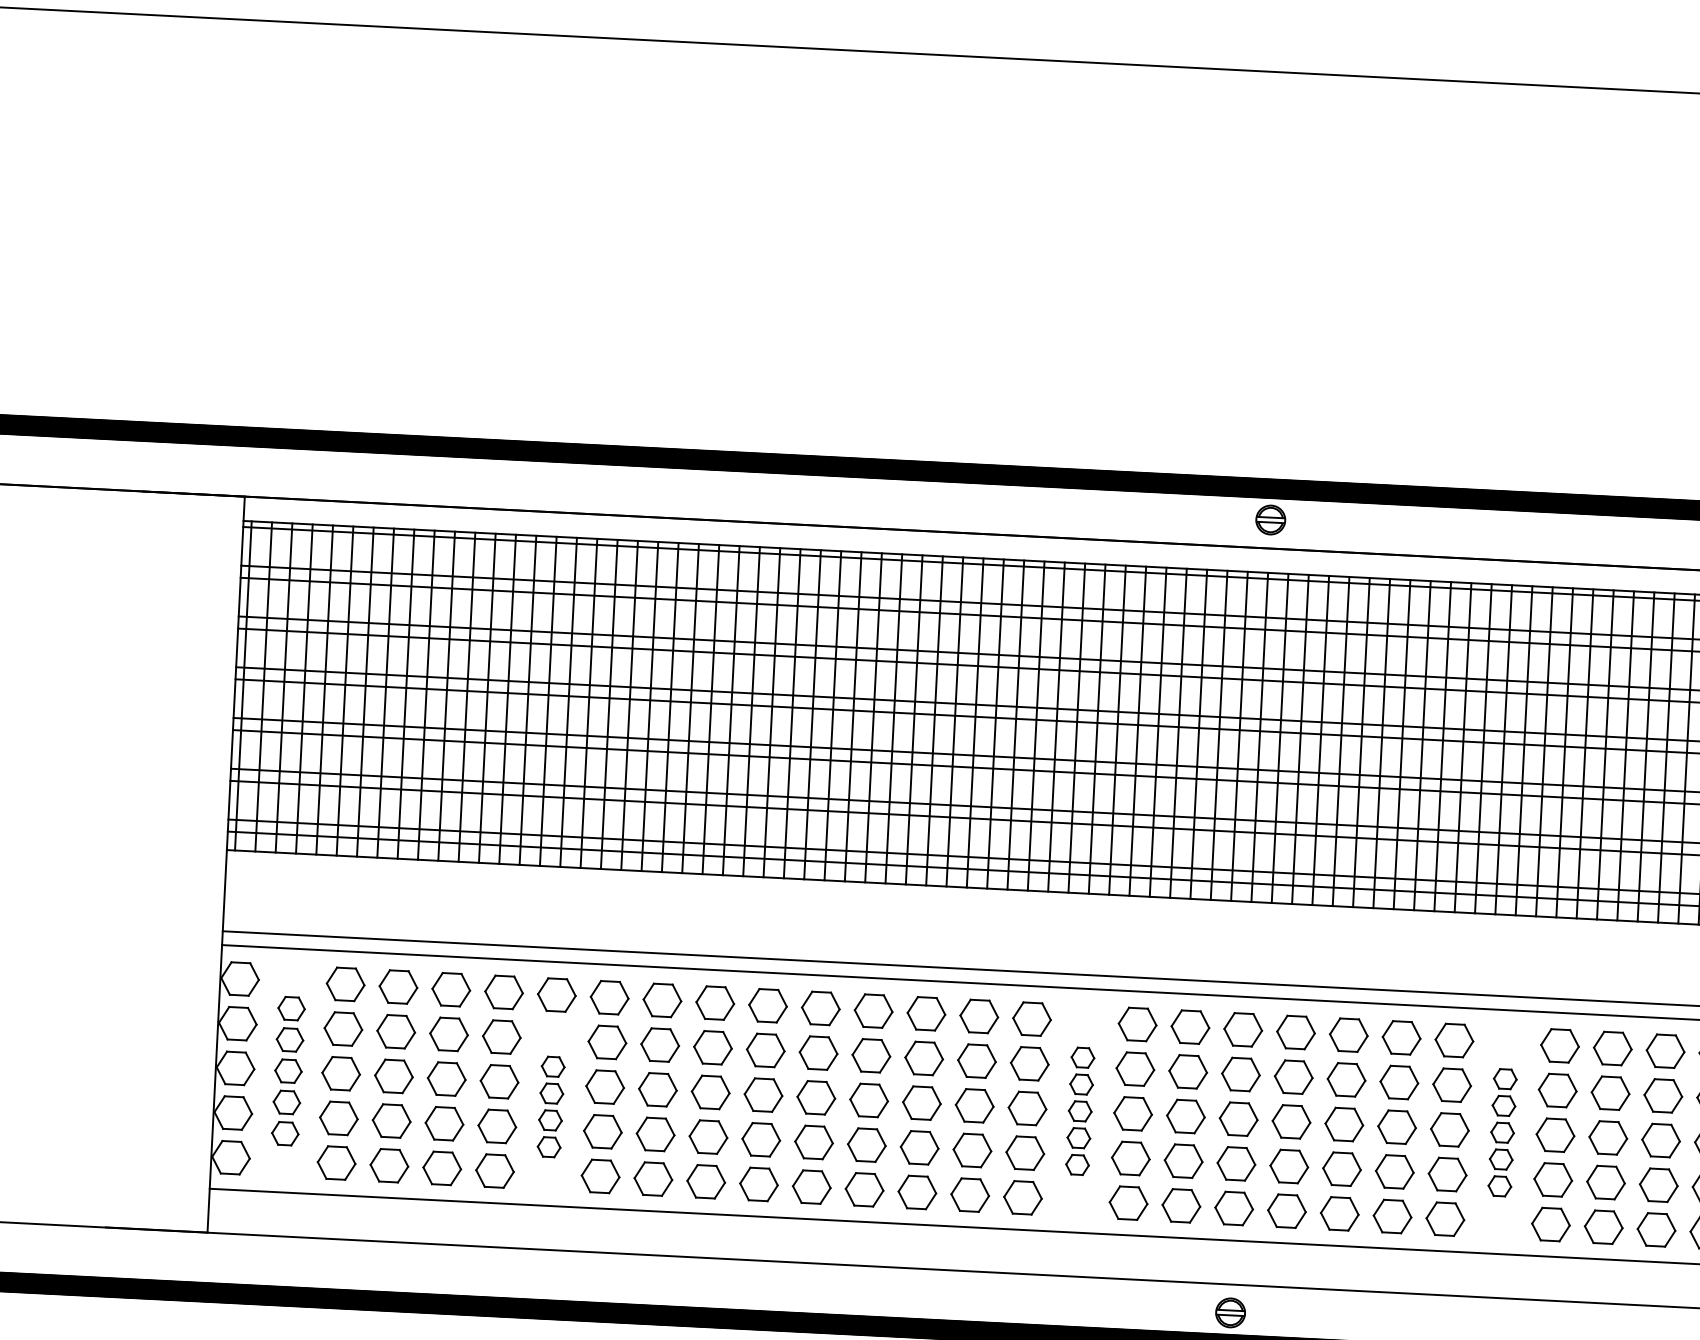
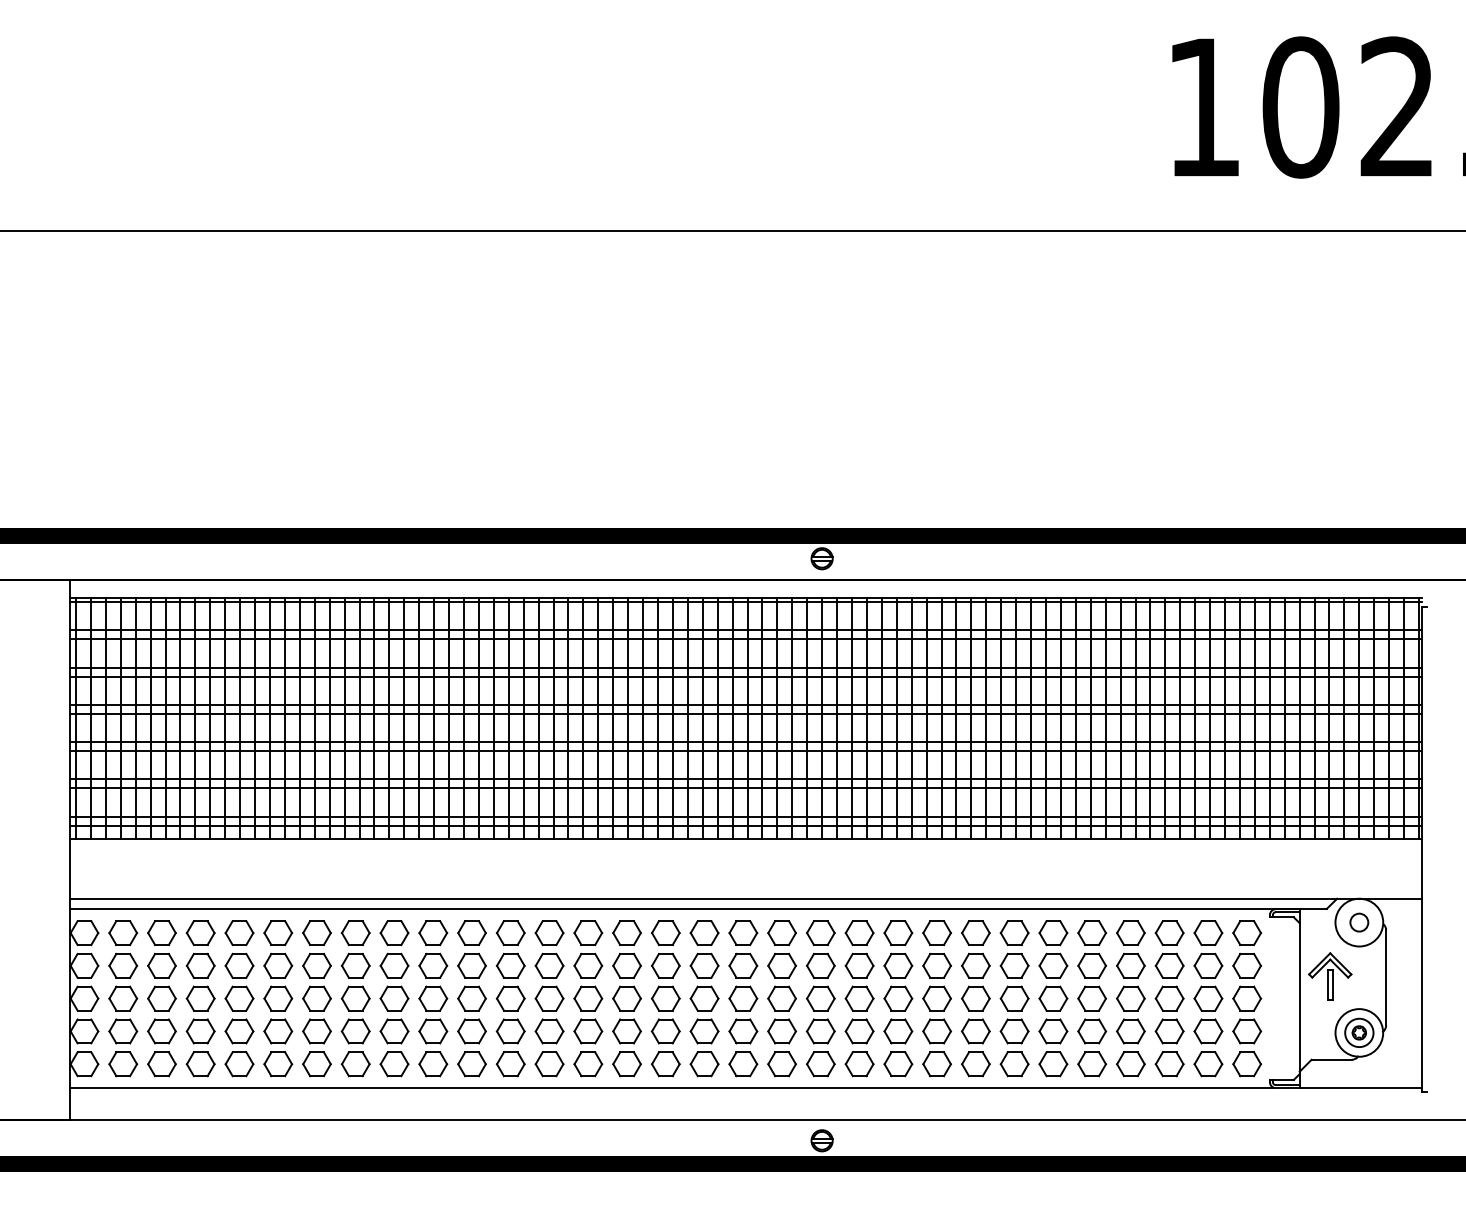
part: (288, 1070) -> (123, 998), size x1.43
part: (550, 1107) -> (316, 1015), size x1.67
part: (1080, 1110) -> (704, 998), size x1.67
part: (1502, 1132) -> (1014, 998), size x1.67

